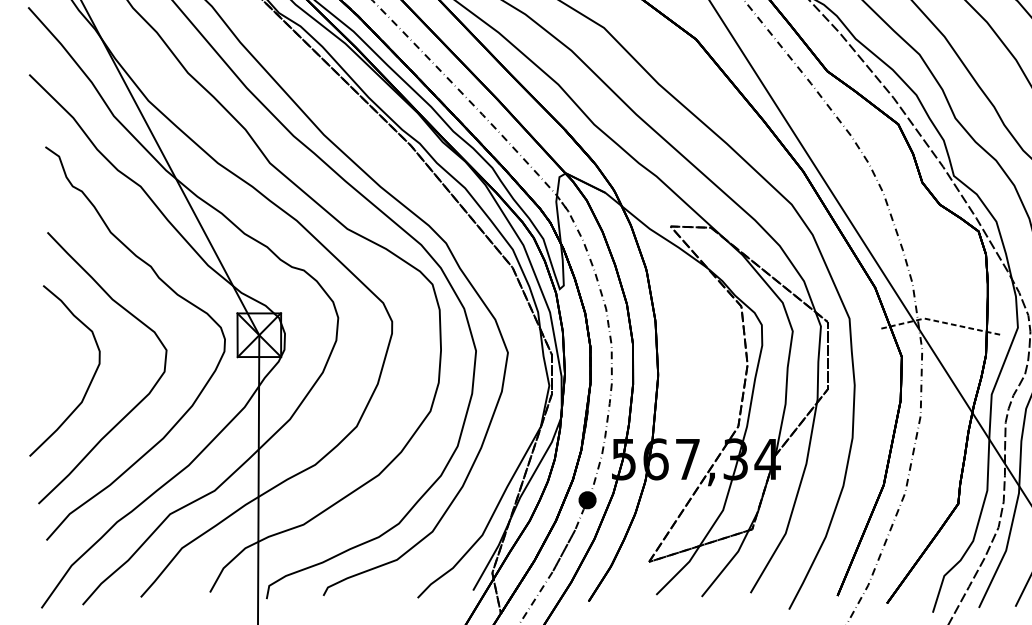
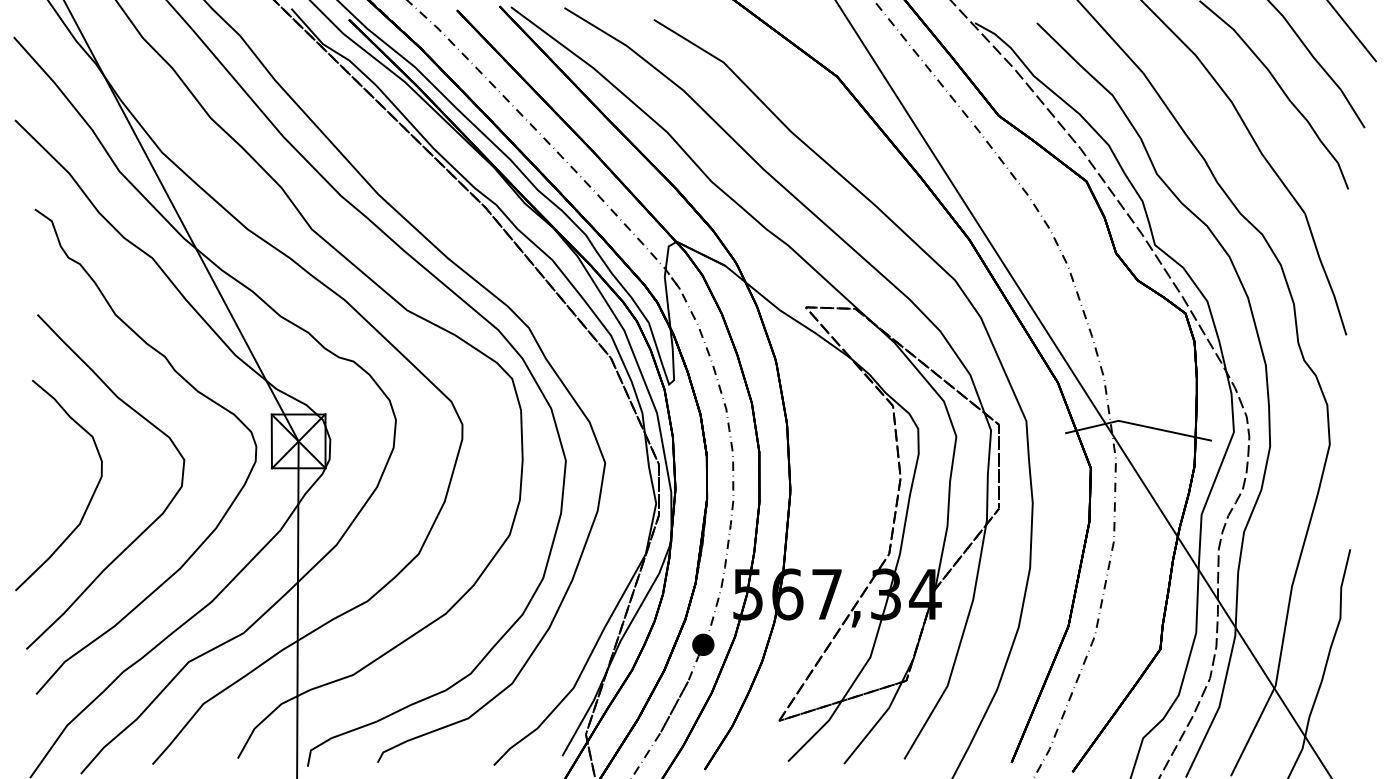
line: (940, 321) -> (1138, 424), dashed -> solid

